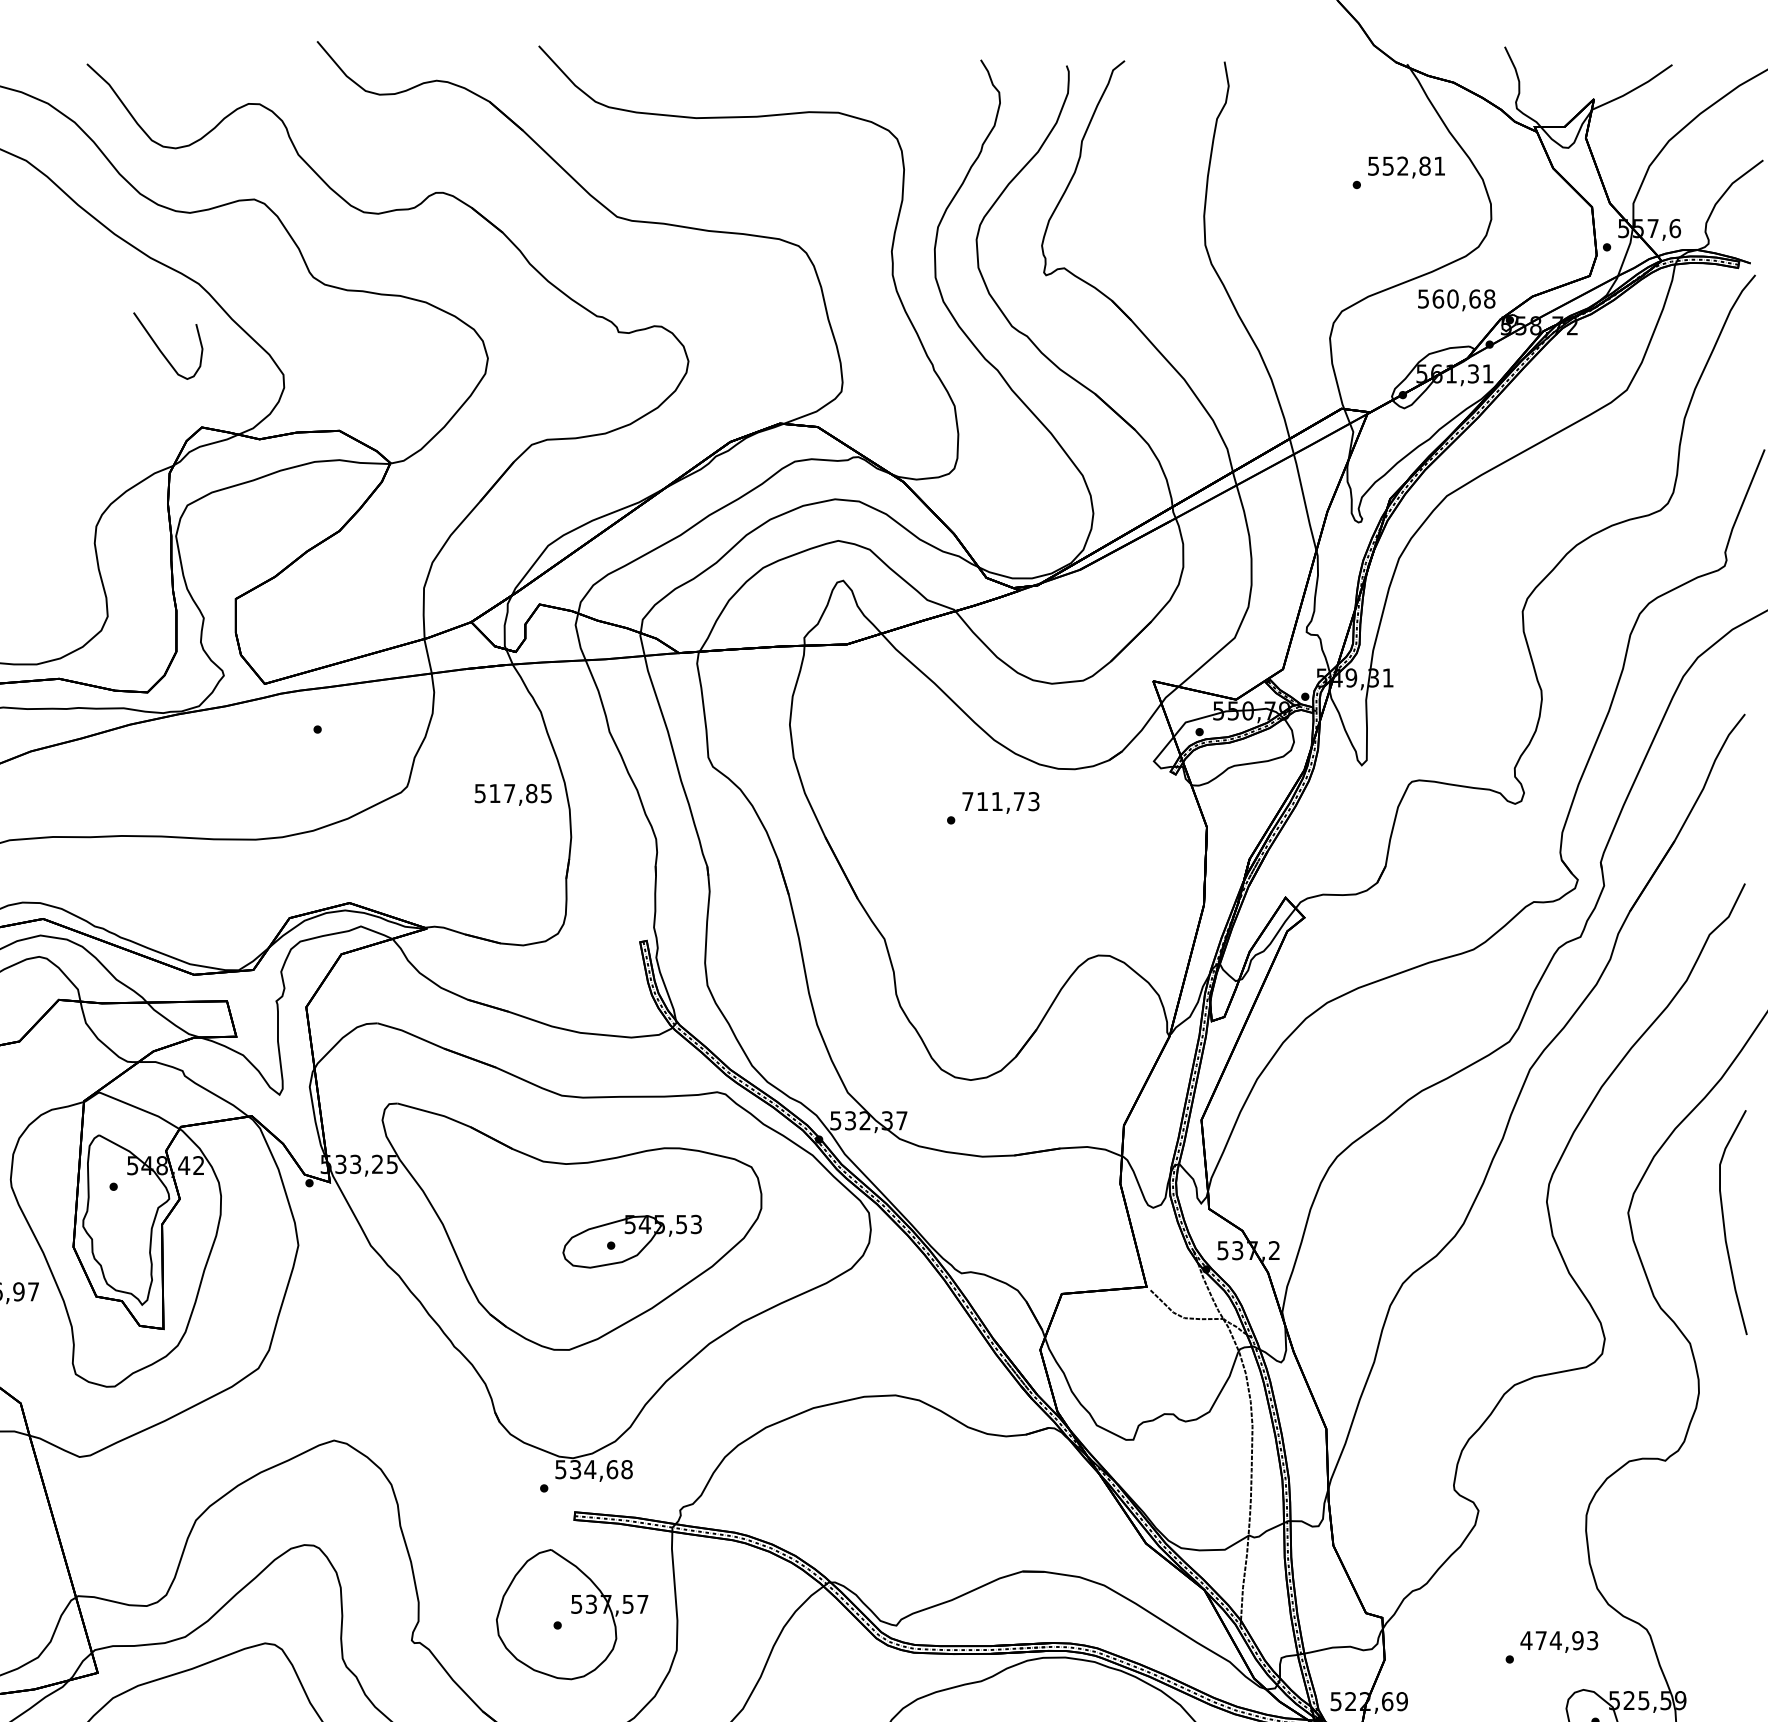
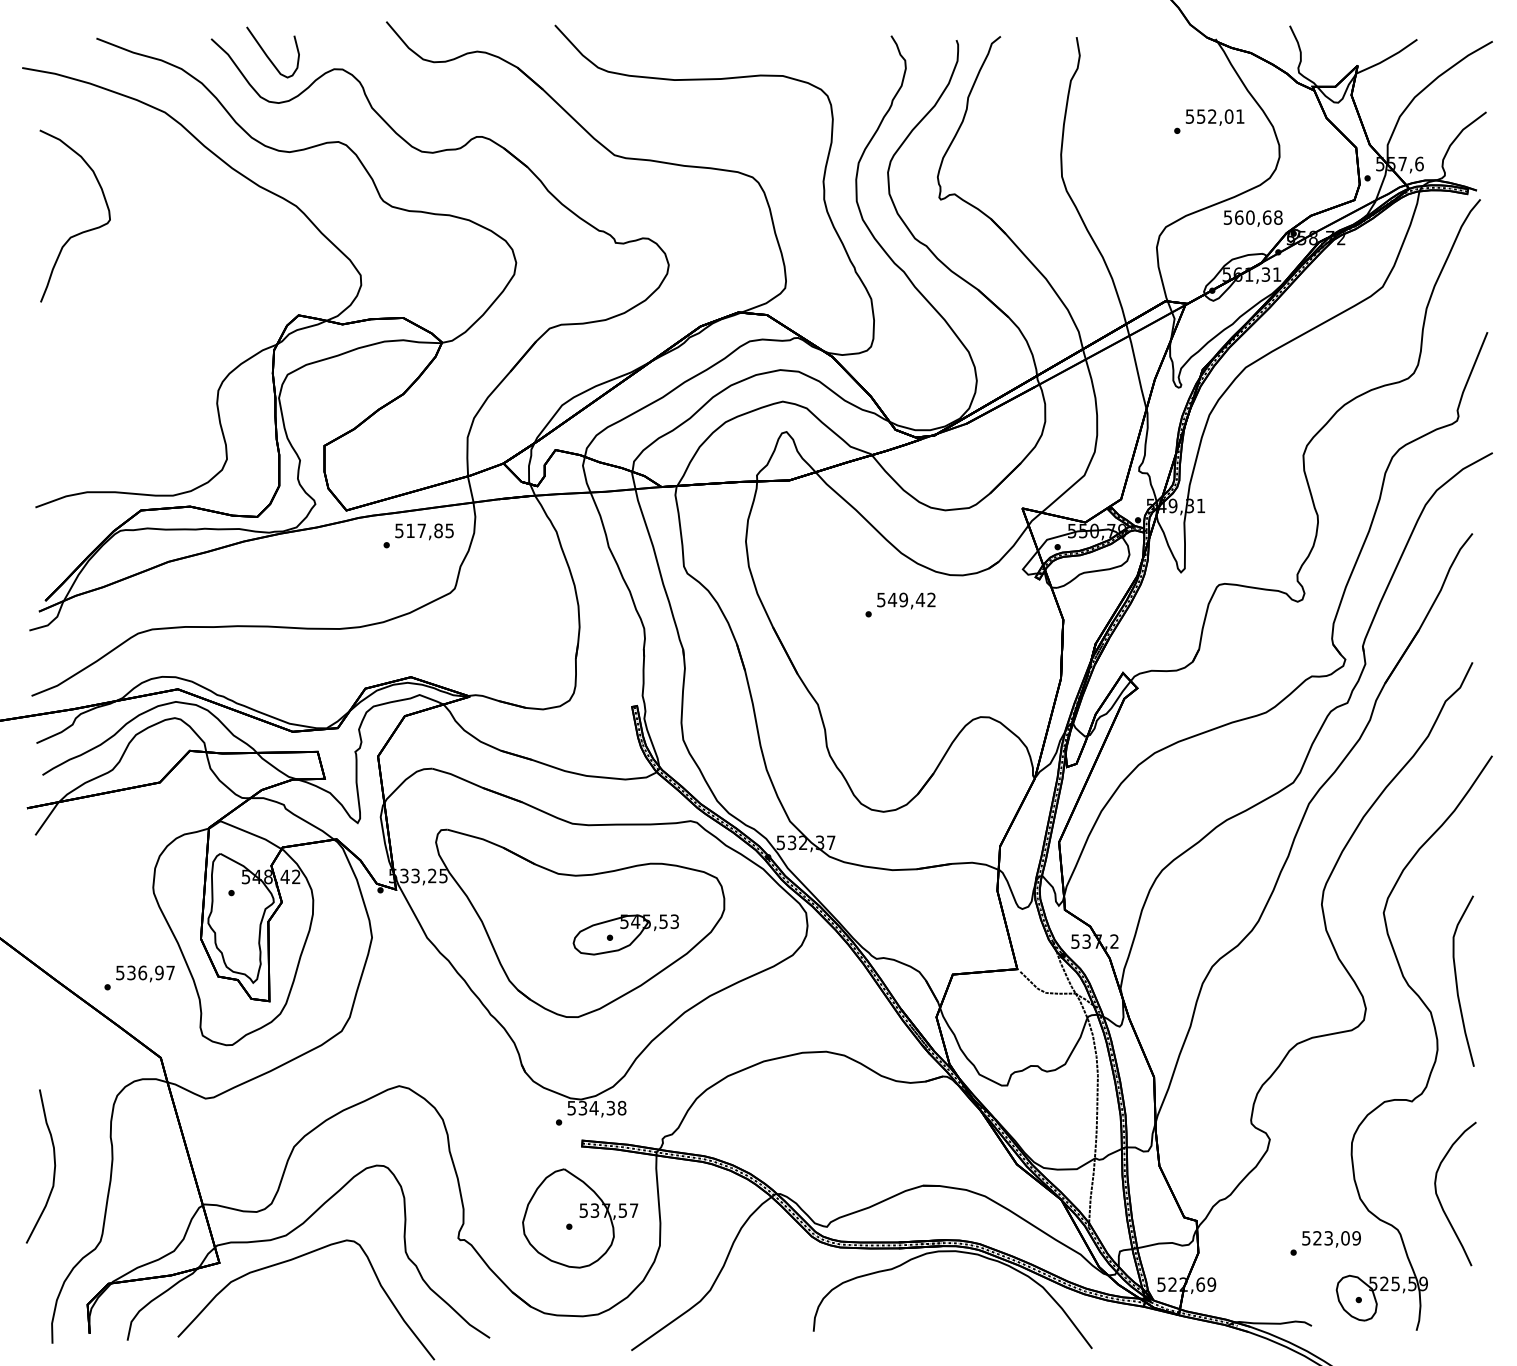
text: (1424, 166) -> (1228, 116), 552,81 -> 552,01
curve: (160, 348) -> (267, 54), moved
text: (513, 794) -> (424, 531), moved
text: (1000, 800) -> (906, 599), 711,73 -> 549,42
curve: (1725, 1221) -> (1457, 980), moved
text: (611, 1468) -> (610, 1107), 534,68 -> 534,38
curve: (1702, 1590) -> (1440, 1200), added
text: (1558, 1640) -> (1330, 1238), 474,93 -> 523,09

